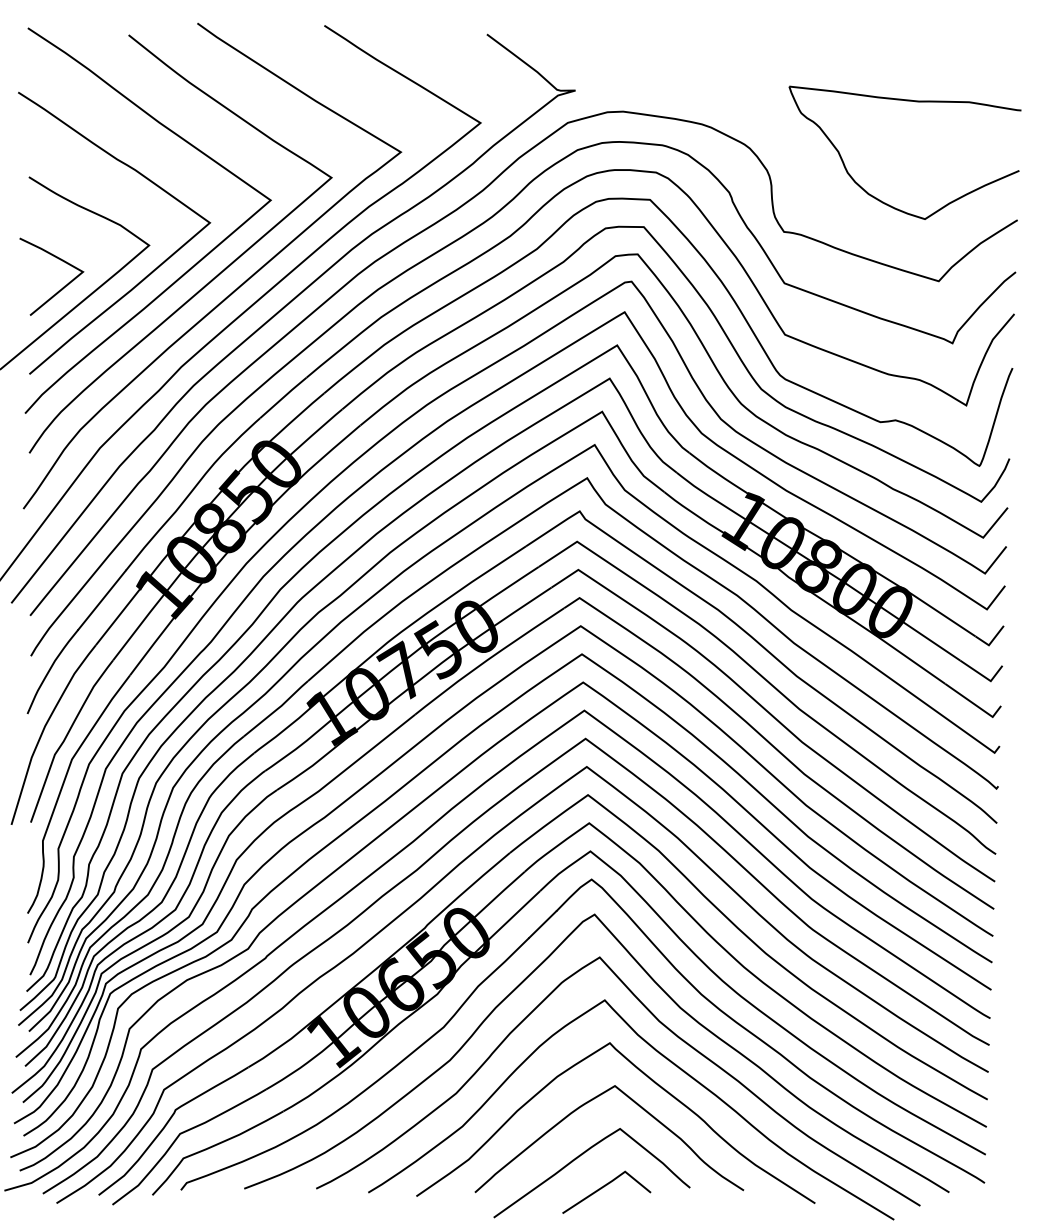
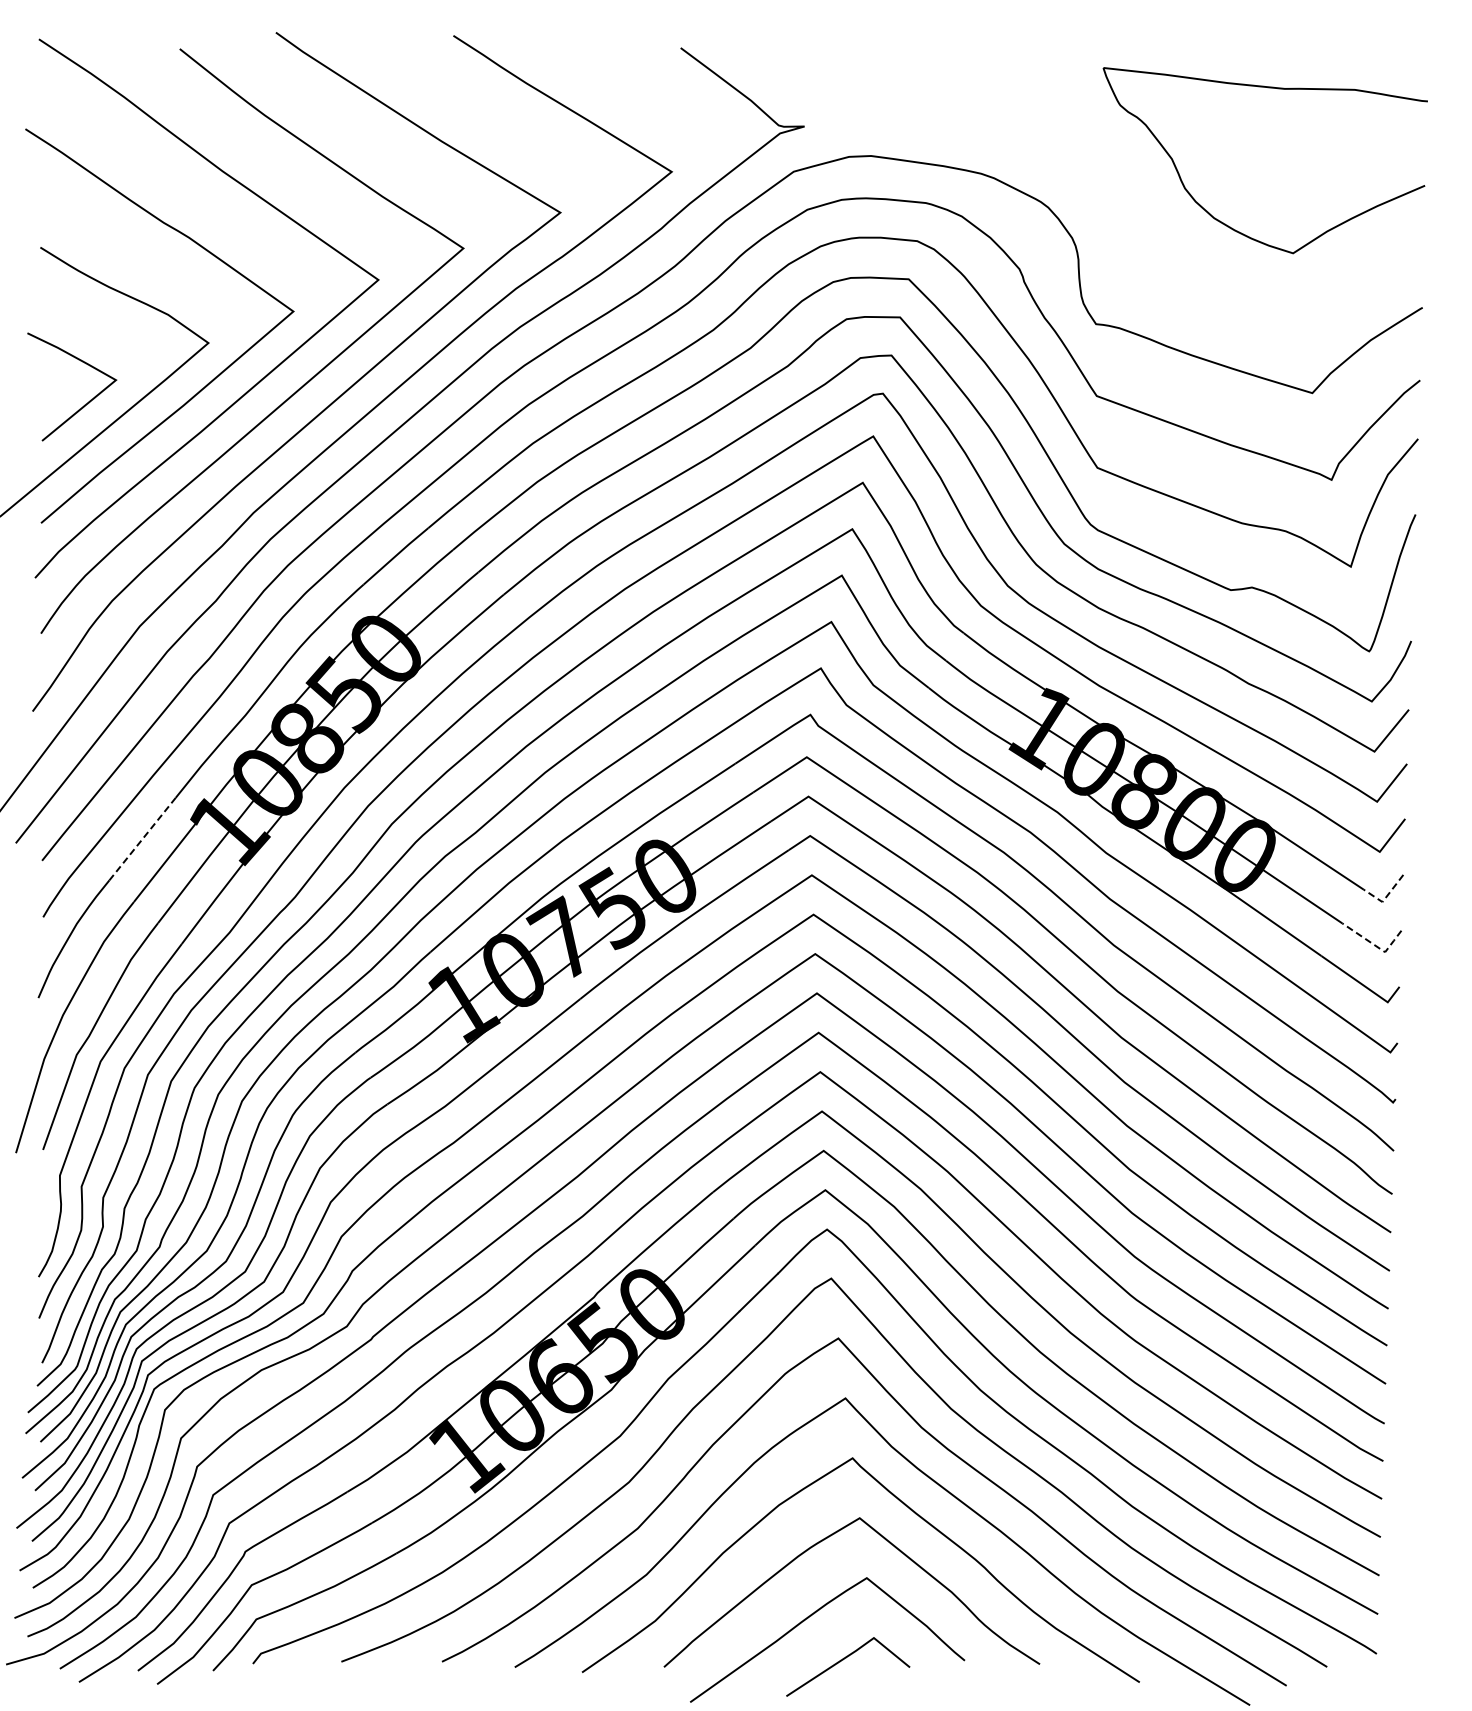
part: (907, 101) -> (1268, 88), moved
line: (101, 600) -> (142, 839), solid -> dashed
line: (991, 642) -> (1385, 898), solid -> dashed
line: (984, 677) -> (1376, 946), solid -> dashed

